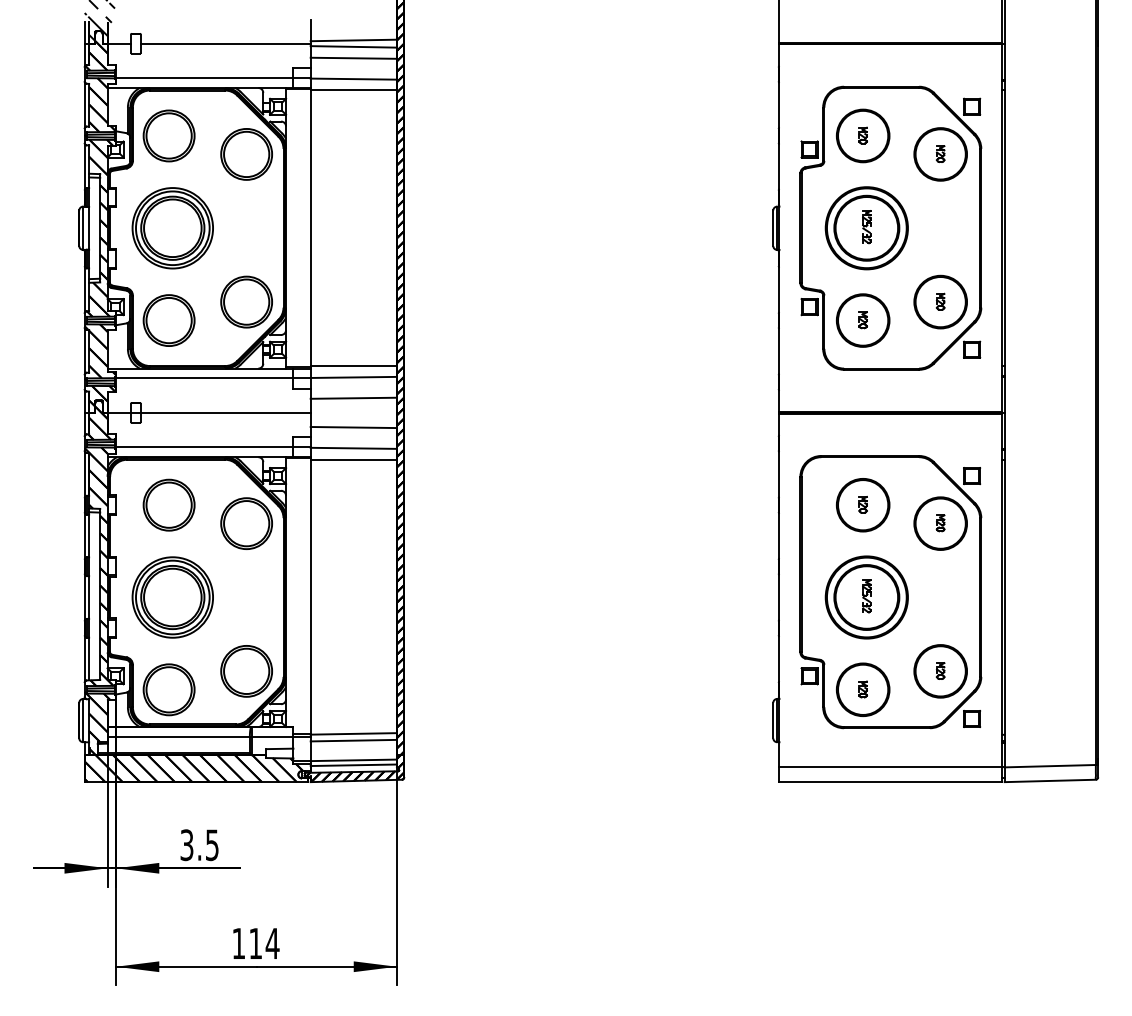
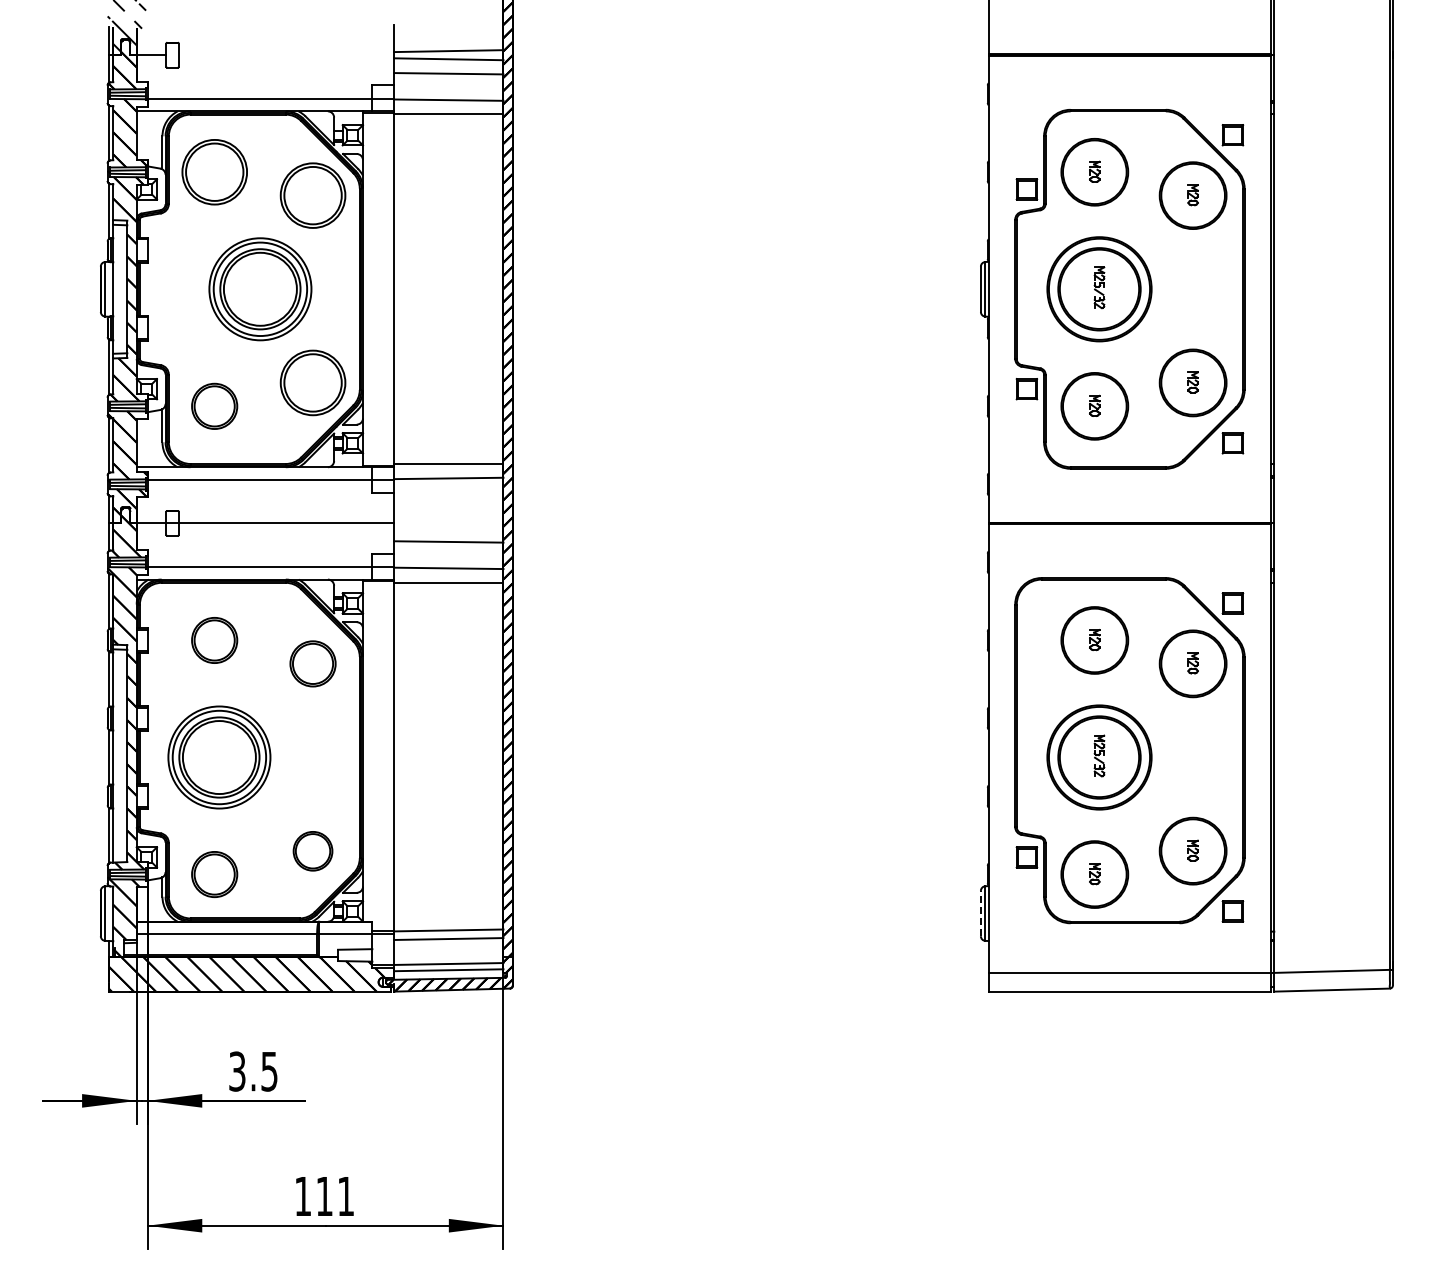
line: (225, 43) -> (286, 55), removed
part: (172, 228) -> (260, 289), moved
part: (168, 320) -> (214, 406), size x0.7
line: (353, 397) -> (448, 504), removed
part: (168, 505) -> (214, 640), size x0.7
part: (246, 523) -> (312, 663), size x0.7
part: (246, 671) -> (312, 851), size x0.6
part: (168, 689) -> (214, 874), size x0.7
line: (773, 720) -> (980, 913), solid -> dashed
text: (272, 943) -> (345, 1196), 114 -> 111

